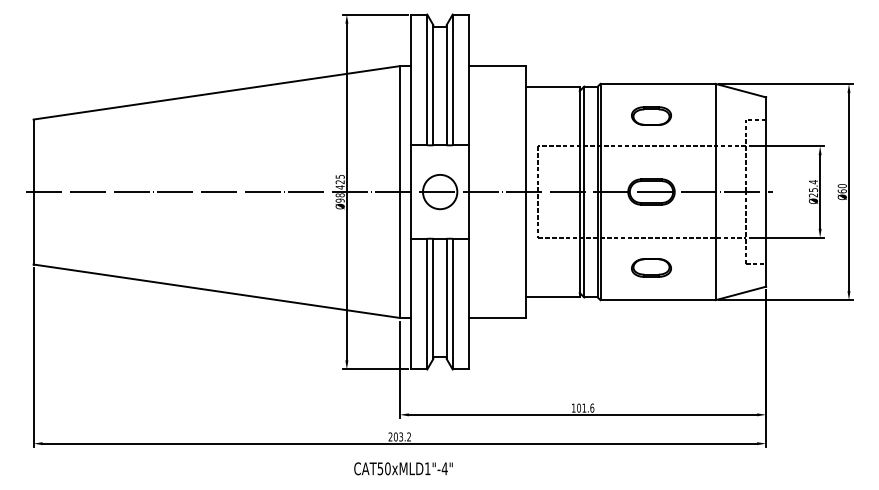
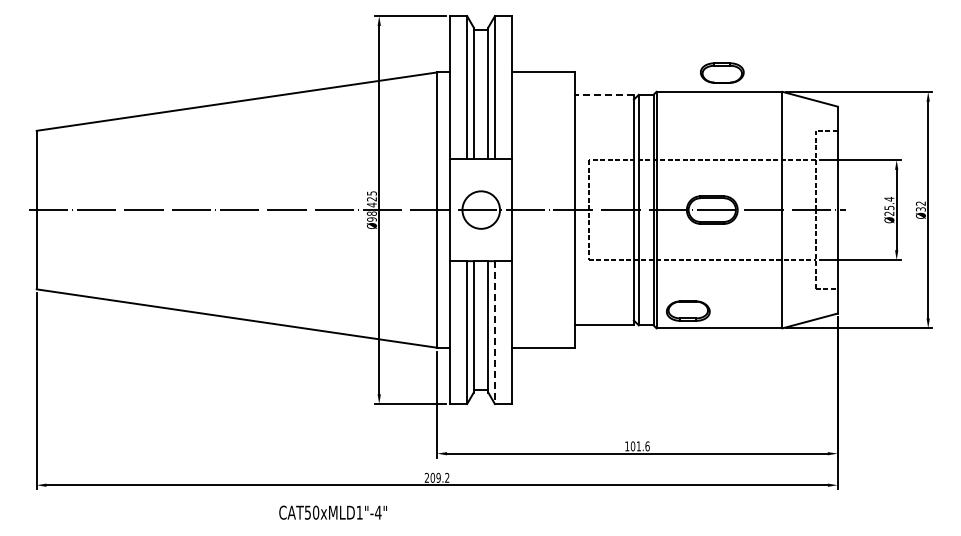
line: (552, 86) -> (604, 94), solid -> dashed
part: (651, 115) -> (722, 72), moved
text: (841, 188) -> (920, 206), Ø60 -> Ø32
part: (651, 267) -> (688, 310), moved
line: (452, 304) -> (494, 333), solid -> dashed
text: (401, 436) -> (438, 477), 203.2 -> 209.2
text: (402, 468) -> (332, 512), moved

